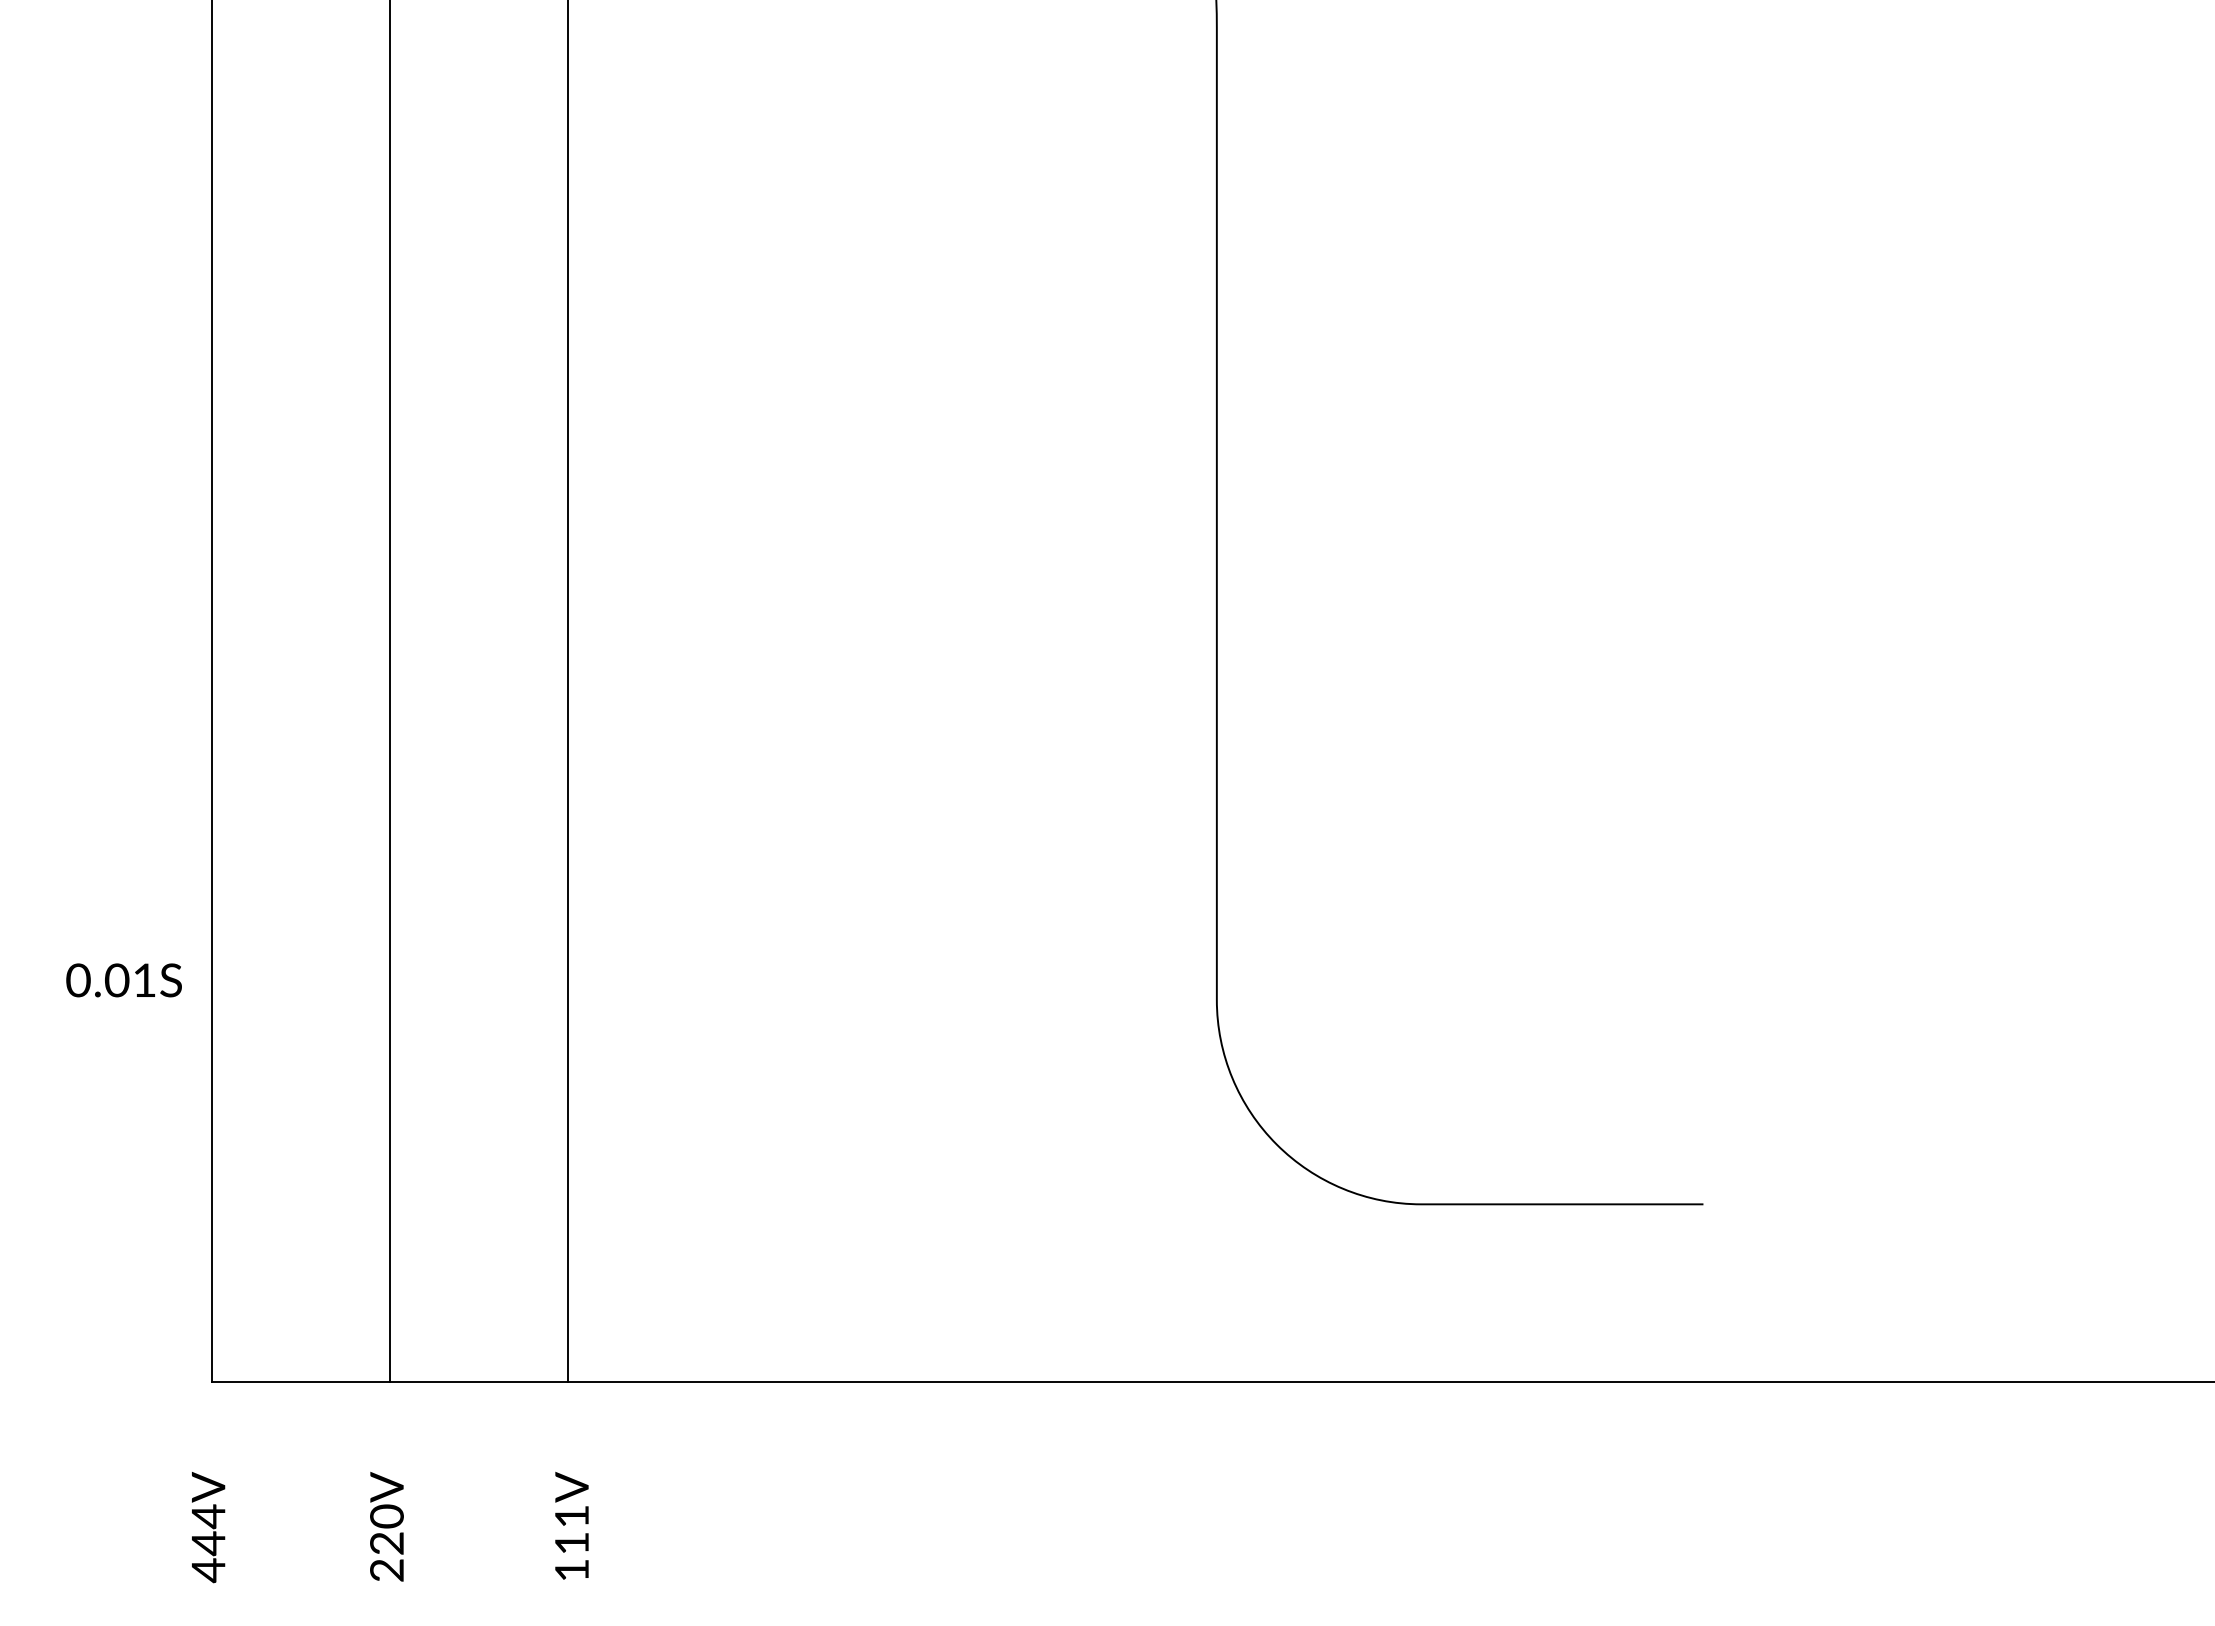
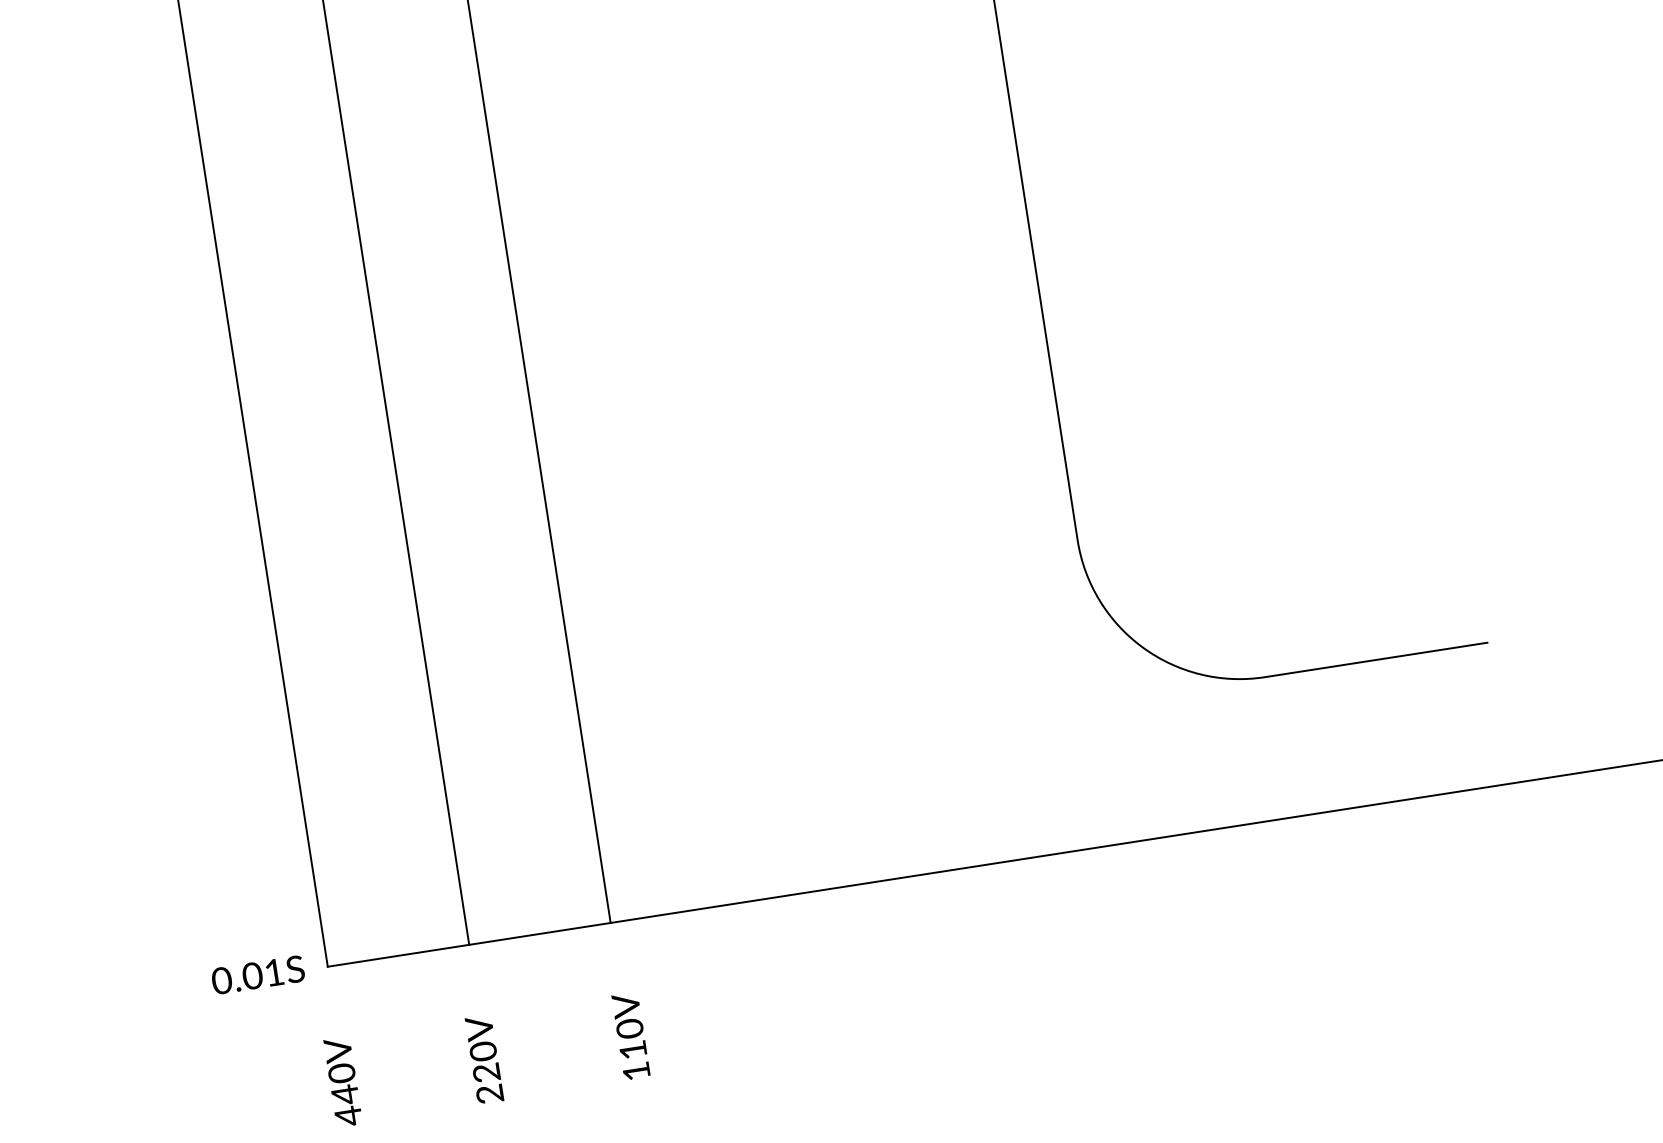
text: (123, 980) -> (257, 975), moved
text: (208, 1516) -> (341, 1073), 444V -> 440V
text: (571, 1516) -> (629, 1028), 111V -> 110V

